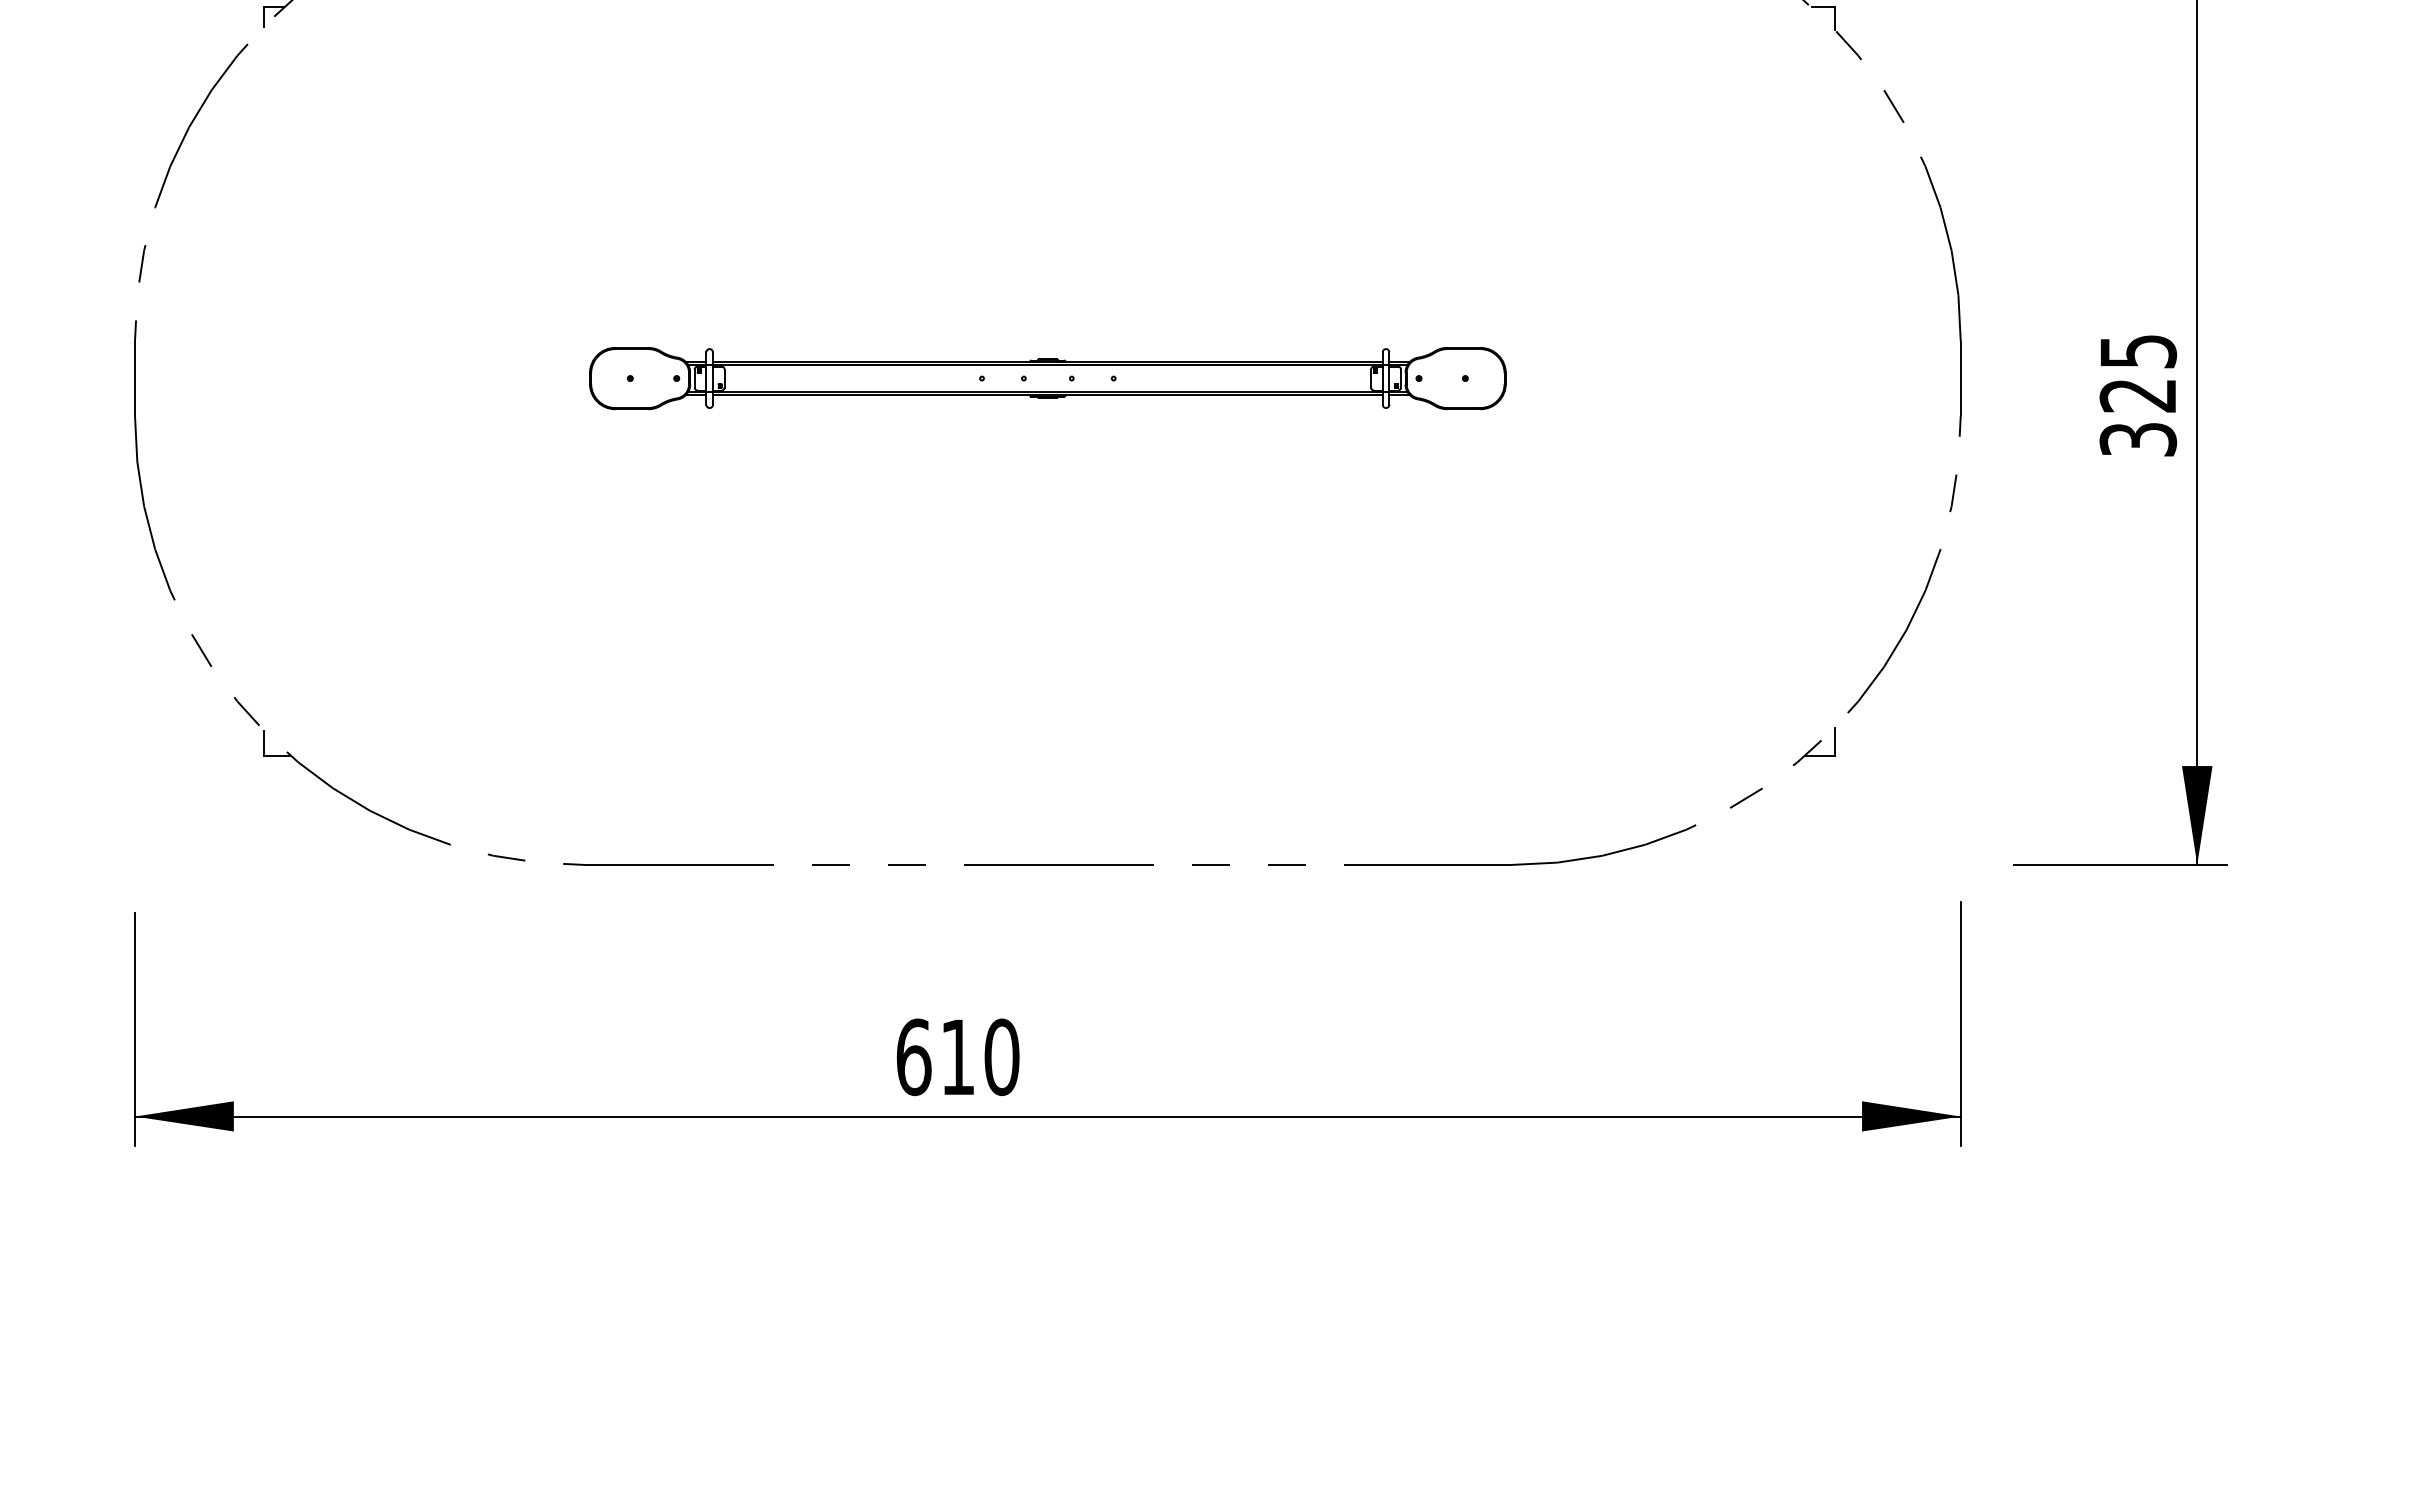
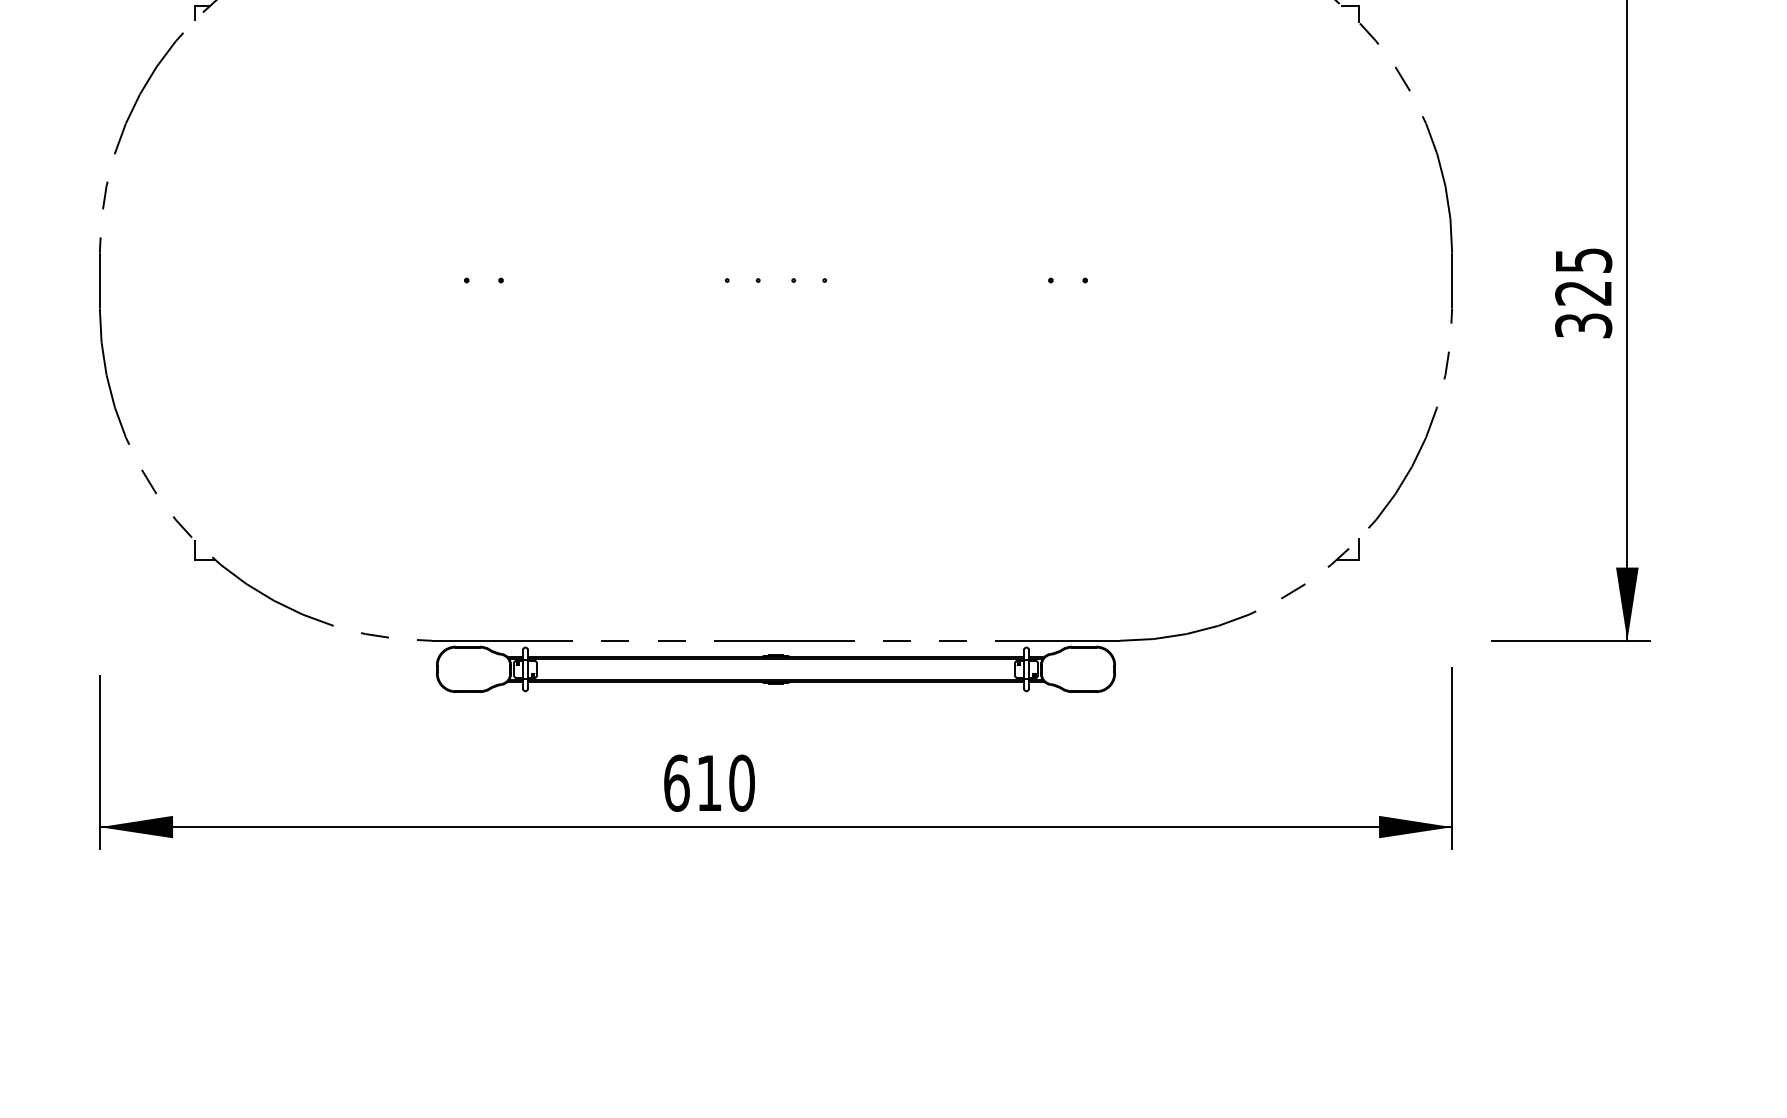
part: (1047, 378) -> (775, 669), moved

